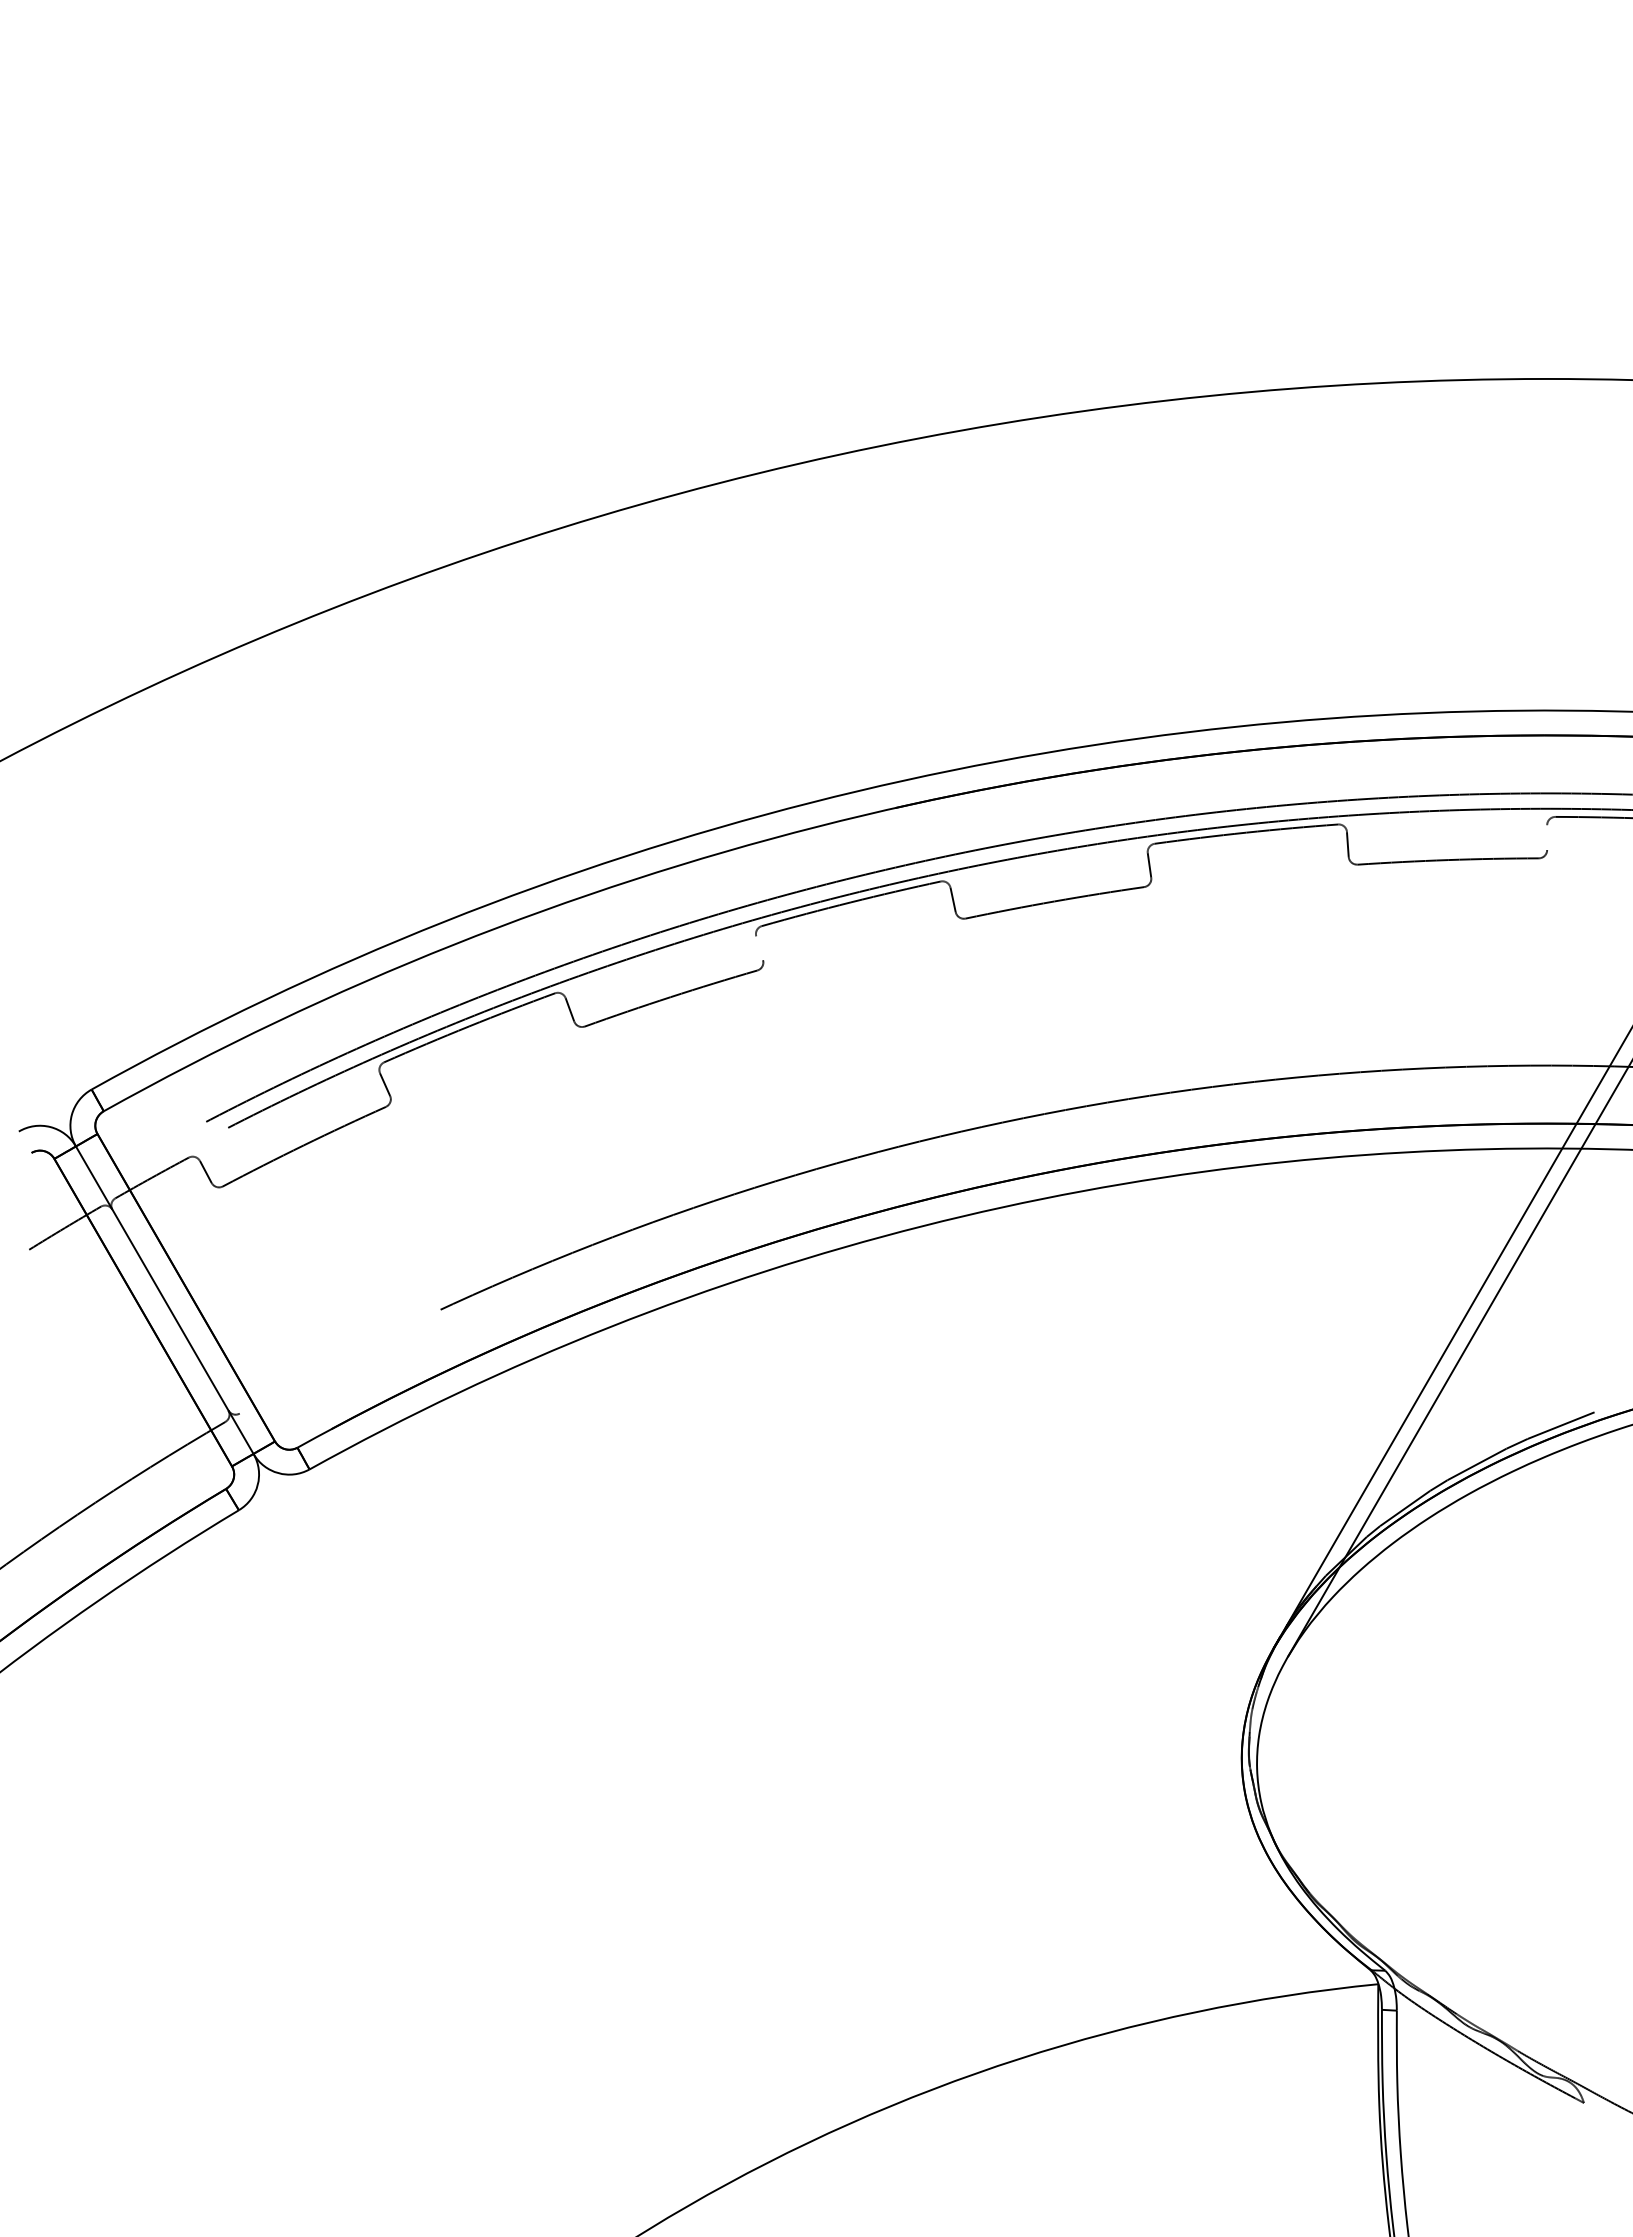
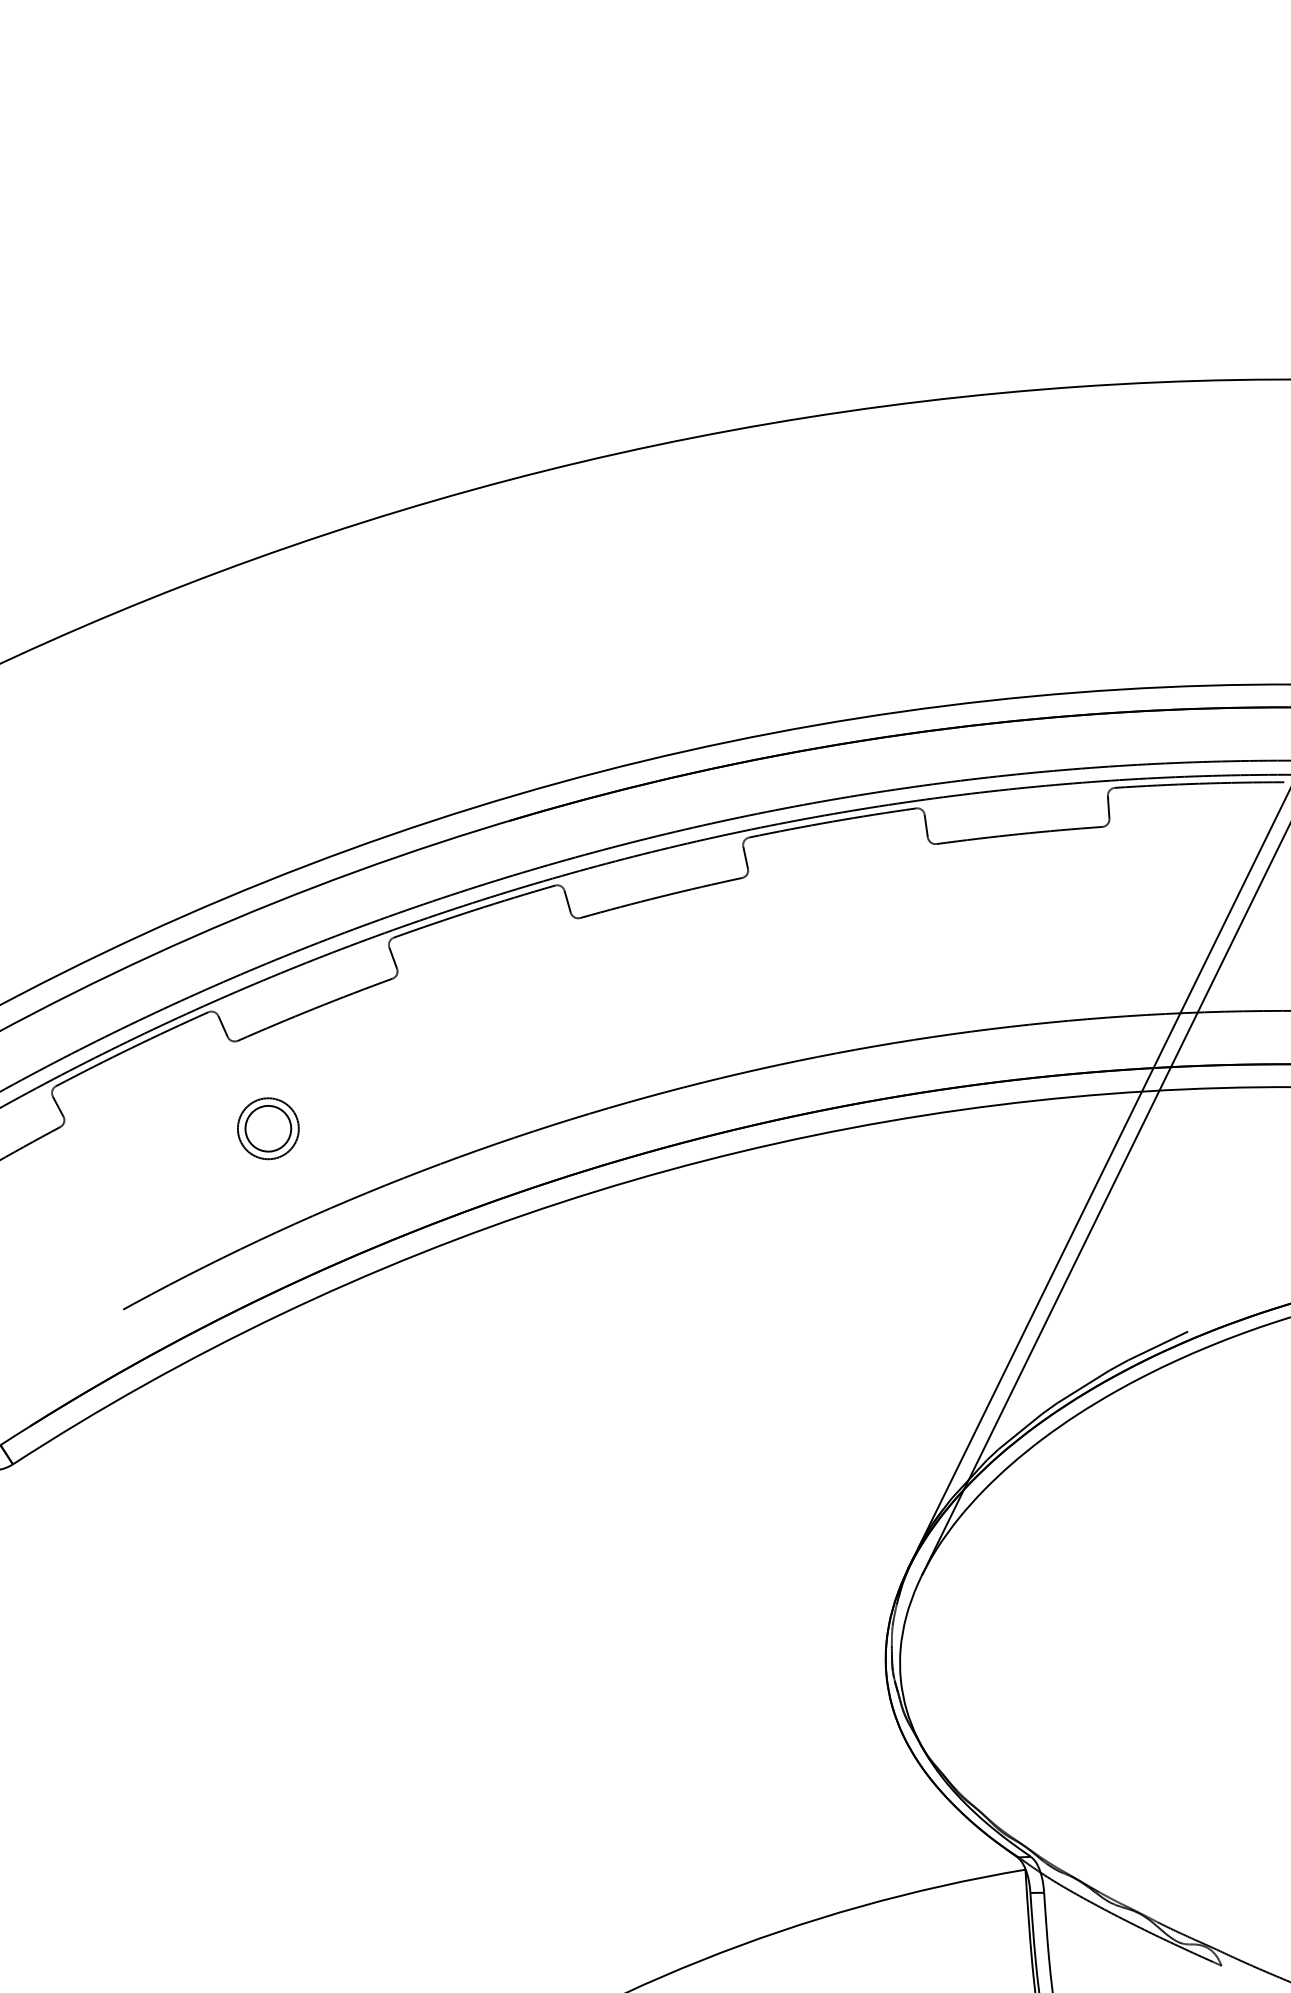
line: (1547, 837) -> (1108, 807), added
line: (759, 948) -> (393, 958), added
part: (611, 1124) -> (268, 1129), added

